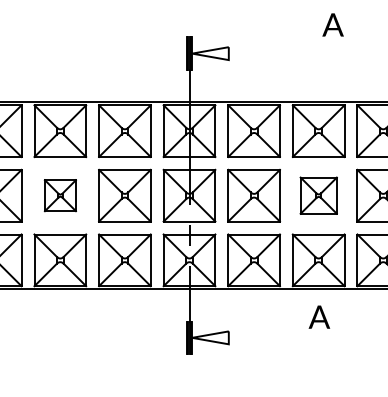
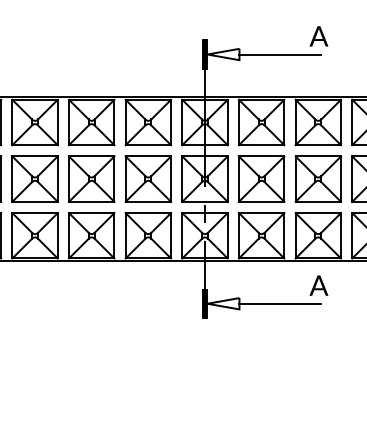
text: (332, 25) -> (318, 36), moved
line: (274, 53) -> (279, 54), added
part: (60, 195) -> (91, 178), size x1.67
part: (318, 195) -> (318, 178), size x1.43
line: (274, 337) -> (279, 303), added

